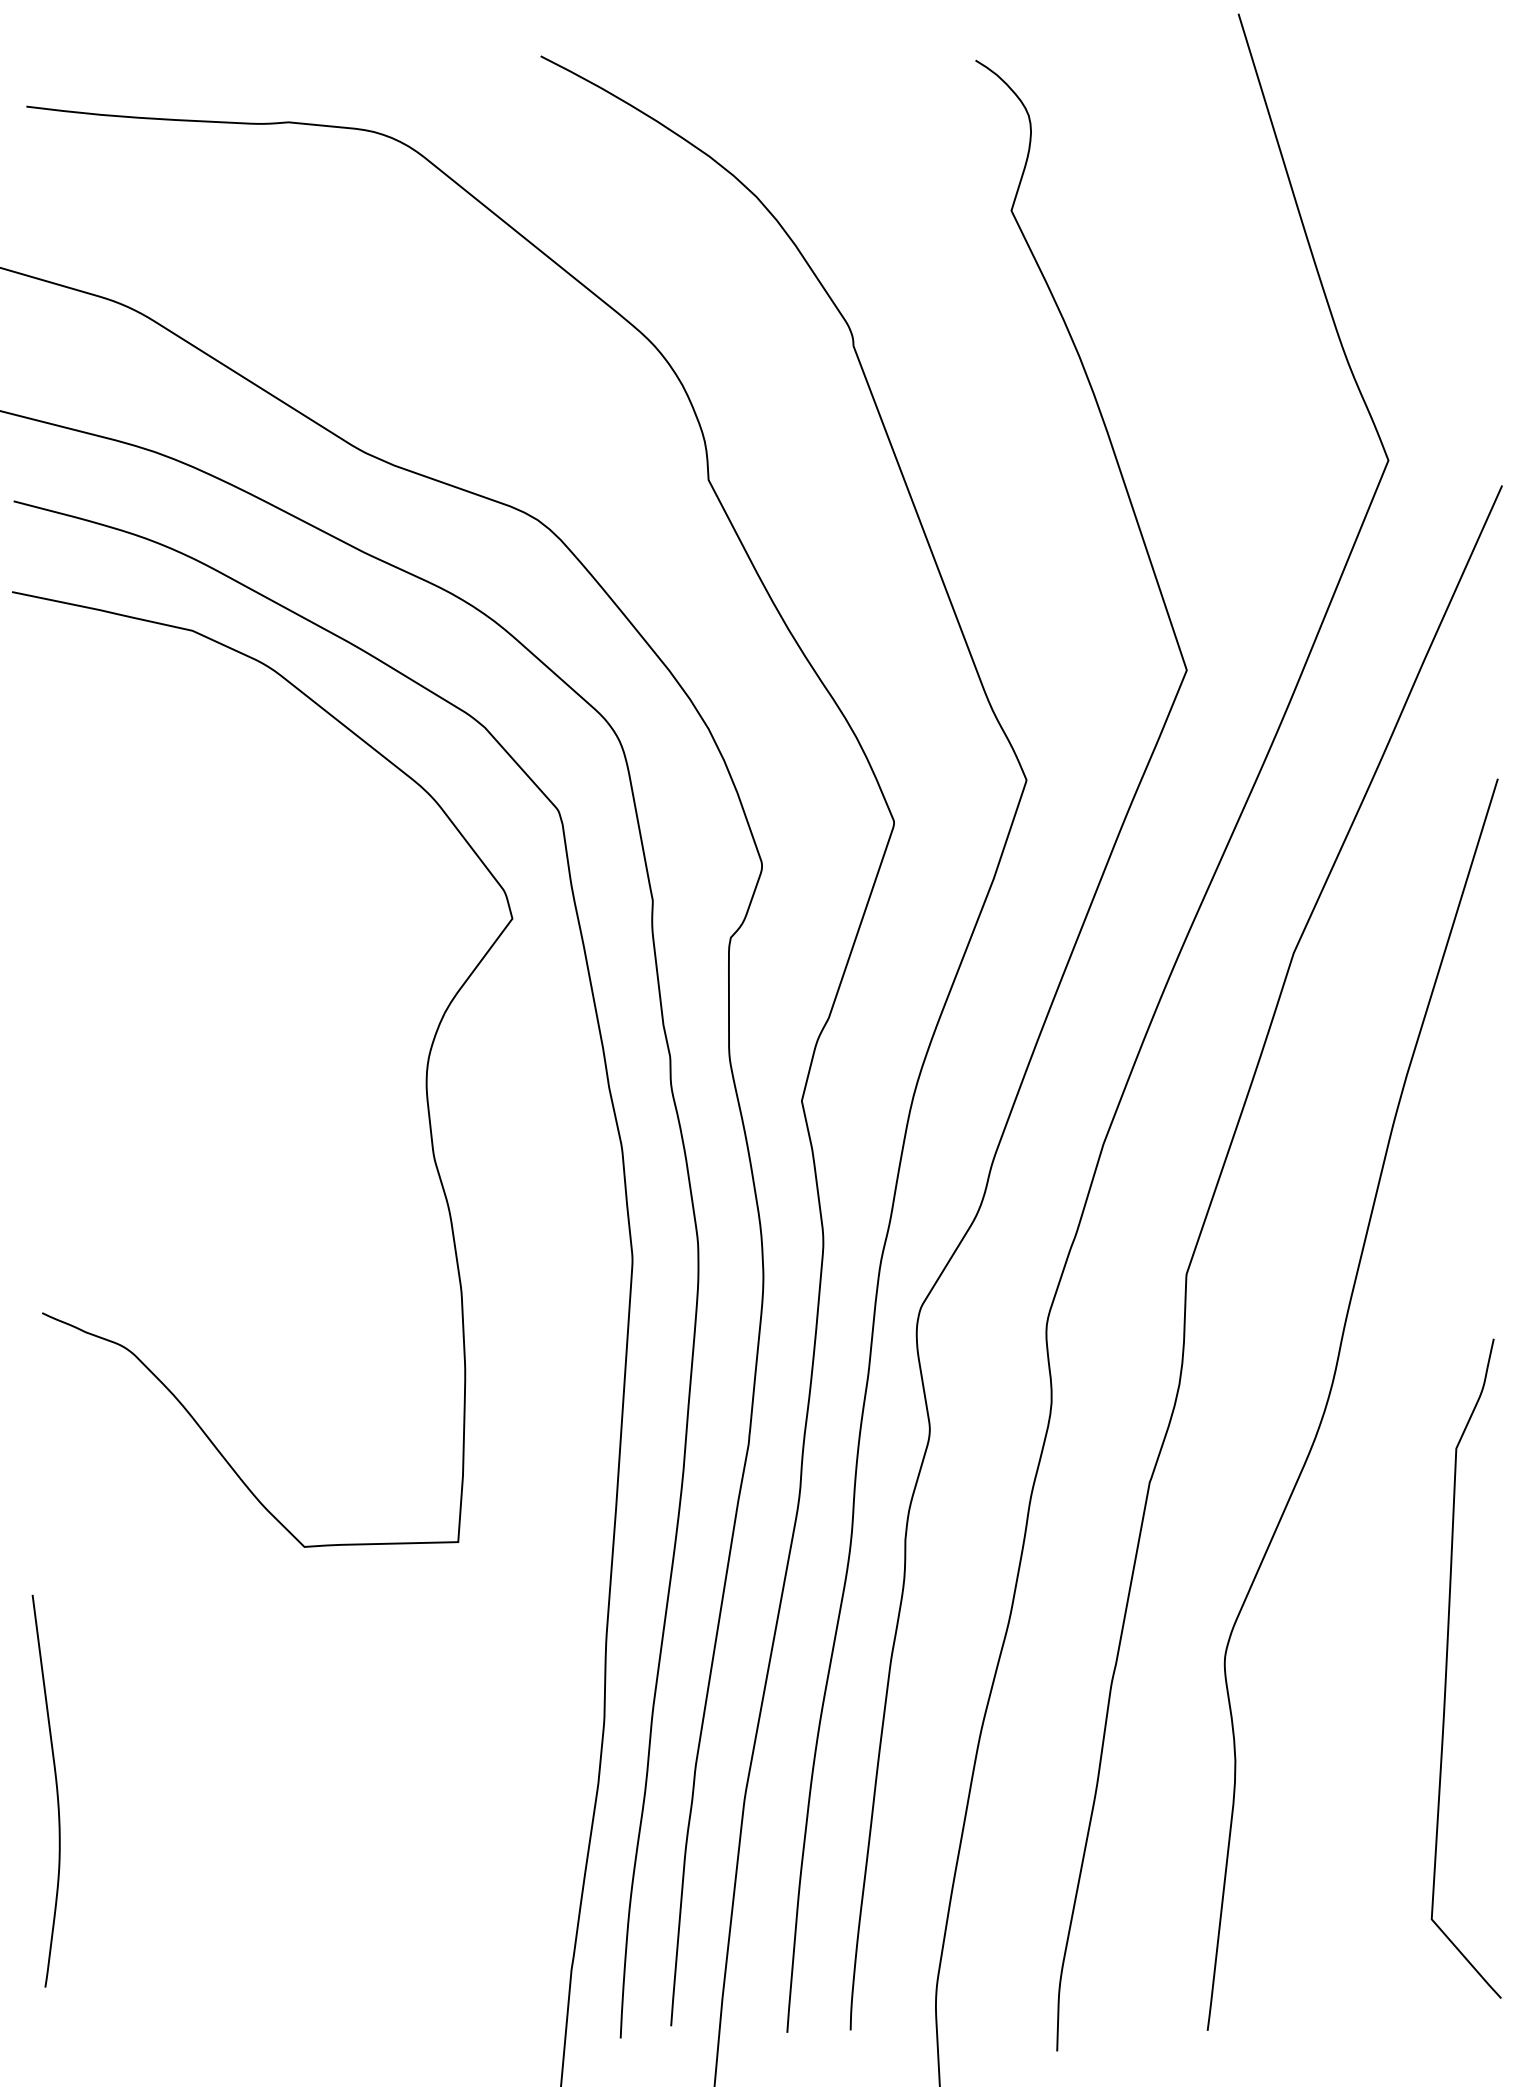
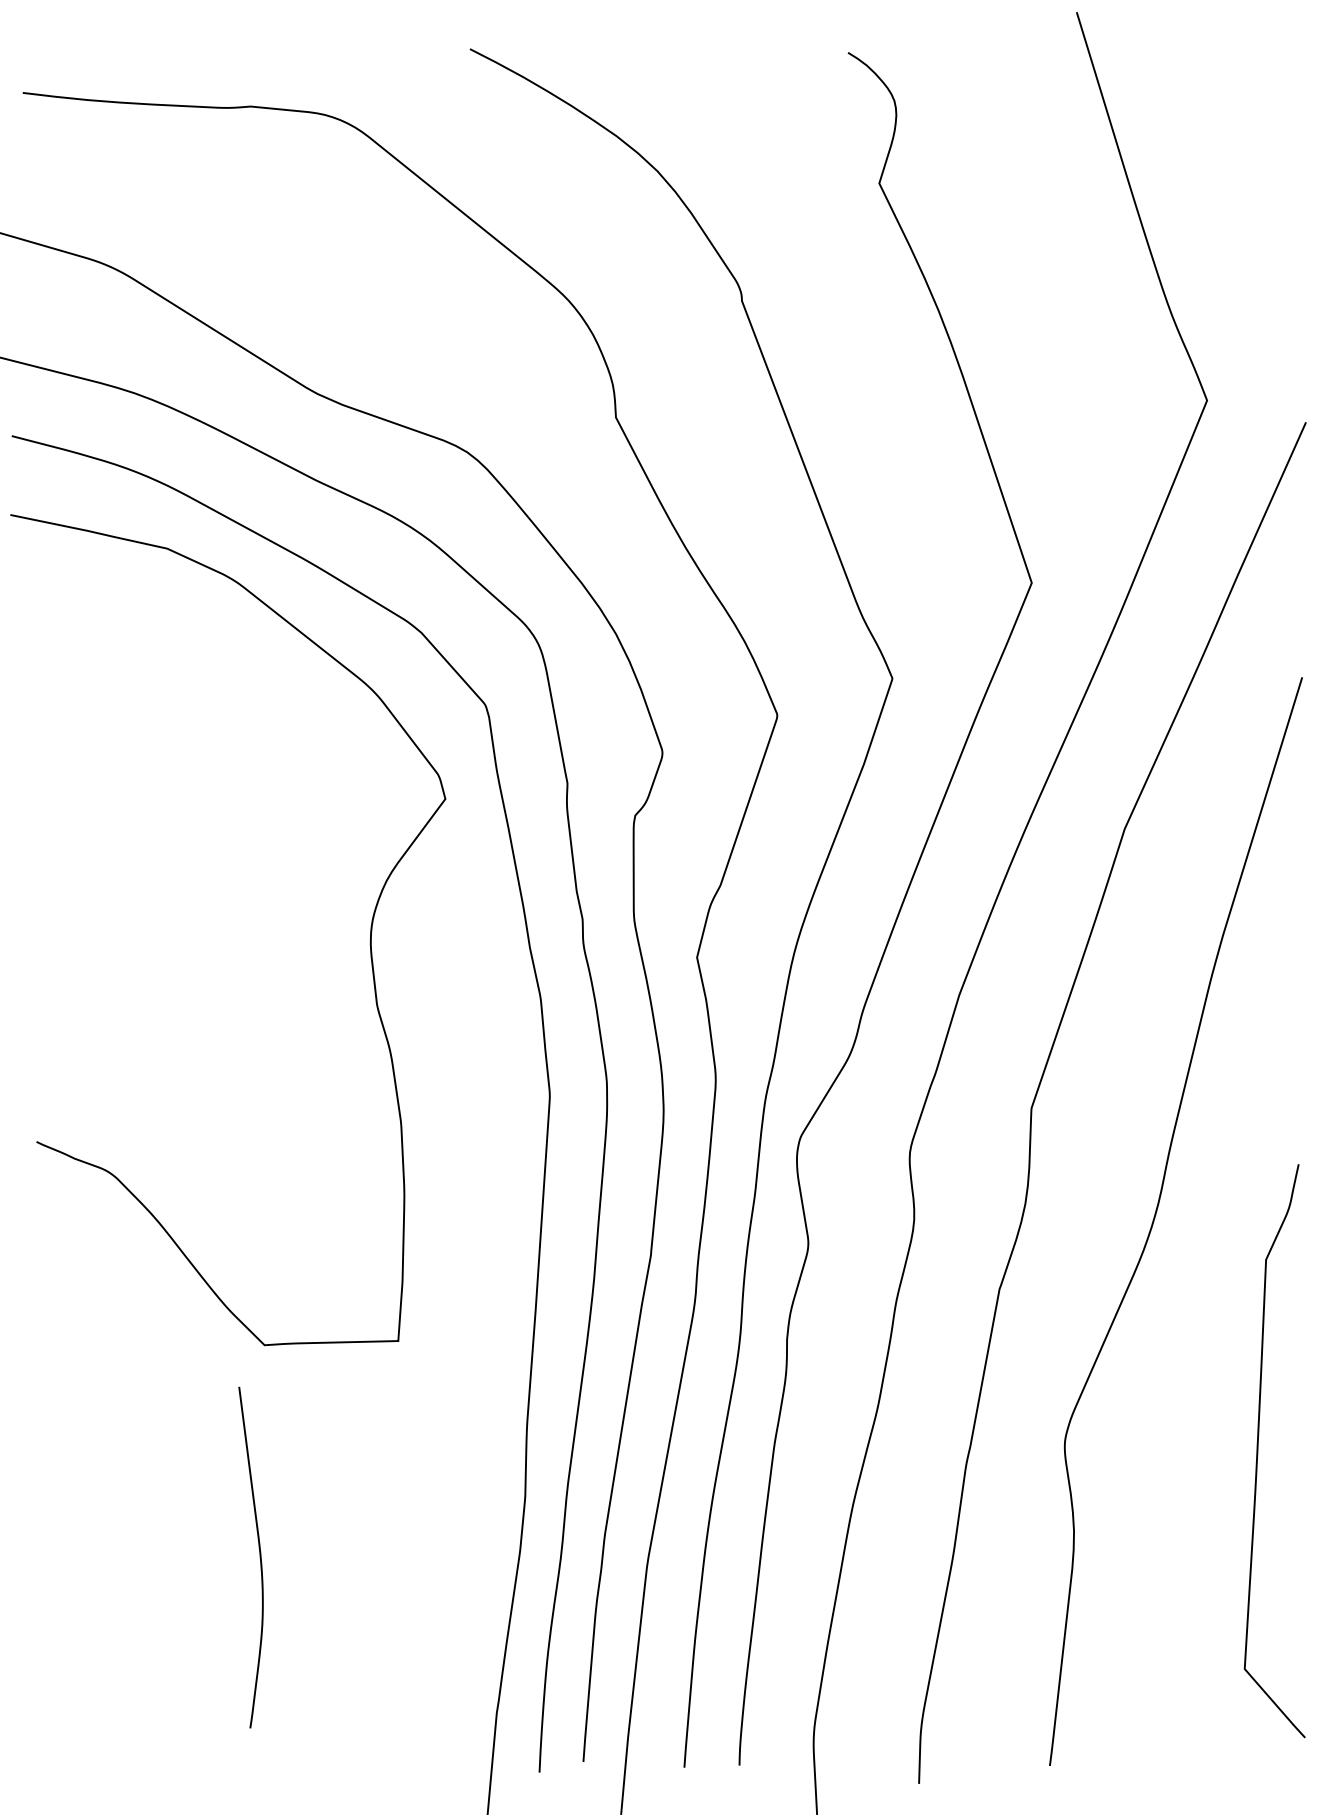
curve: (55, 1791) -> (259, 1557), moved

